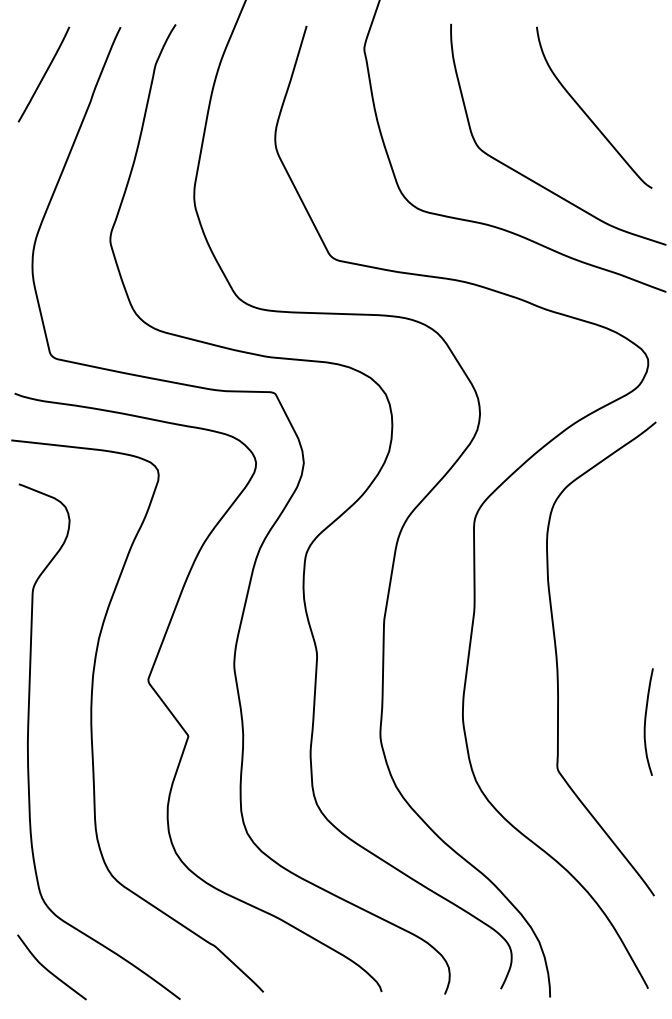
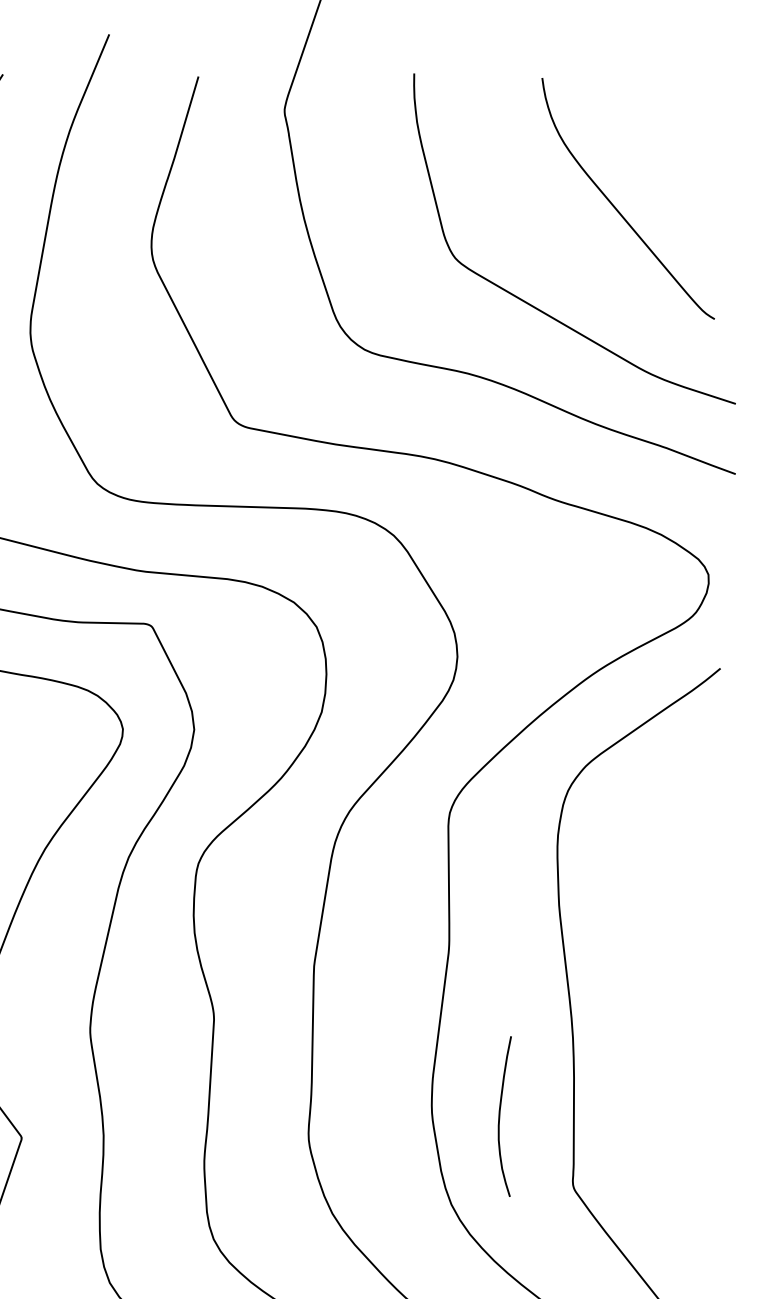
curve: (646, 720) -> (501, 1114), moved

